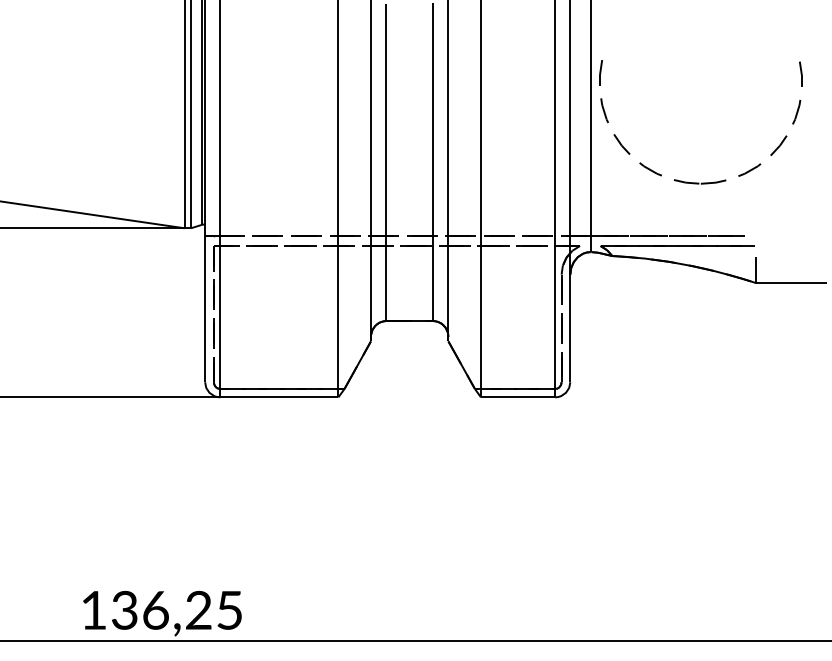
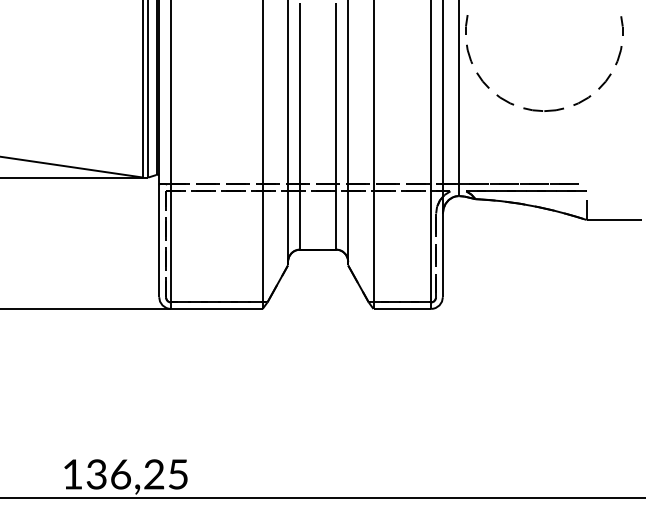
part: (701, 182) -> (544, 110), moved

